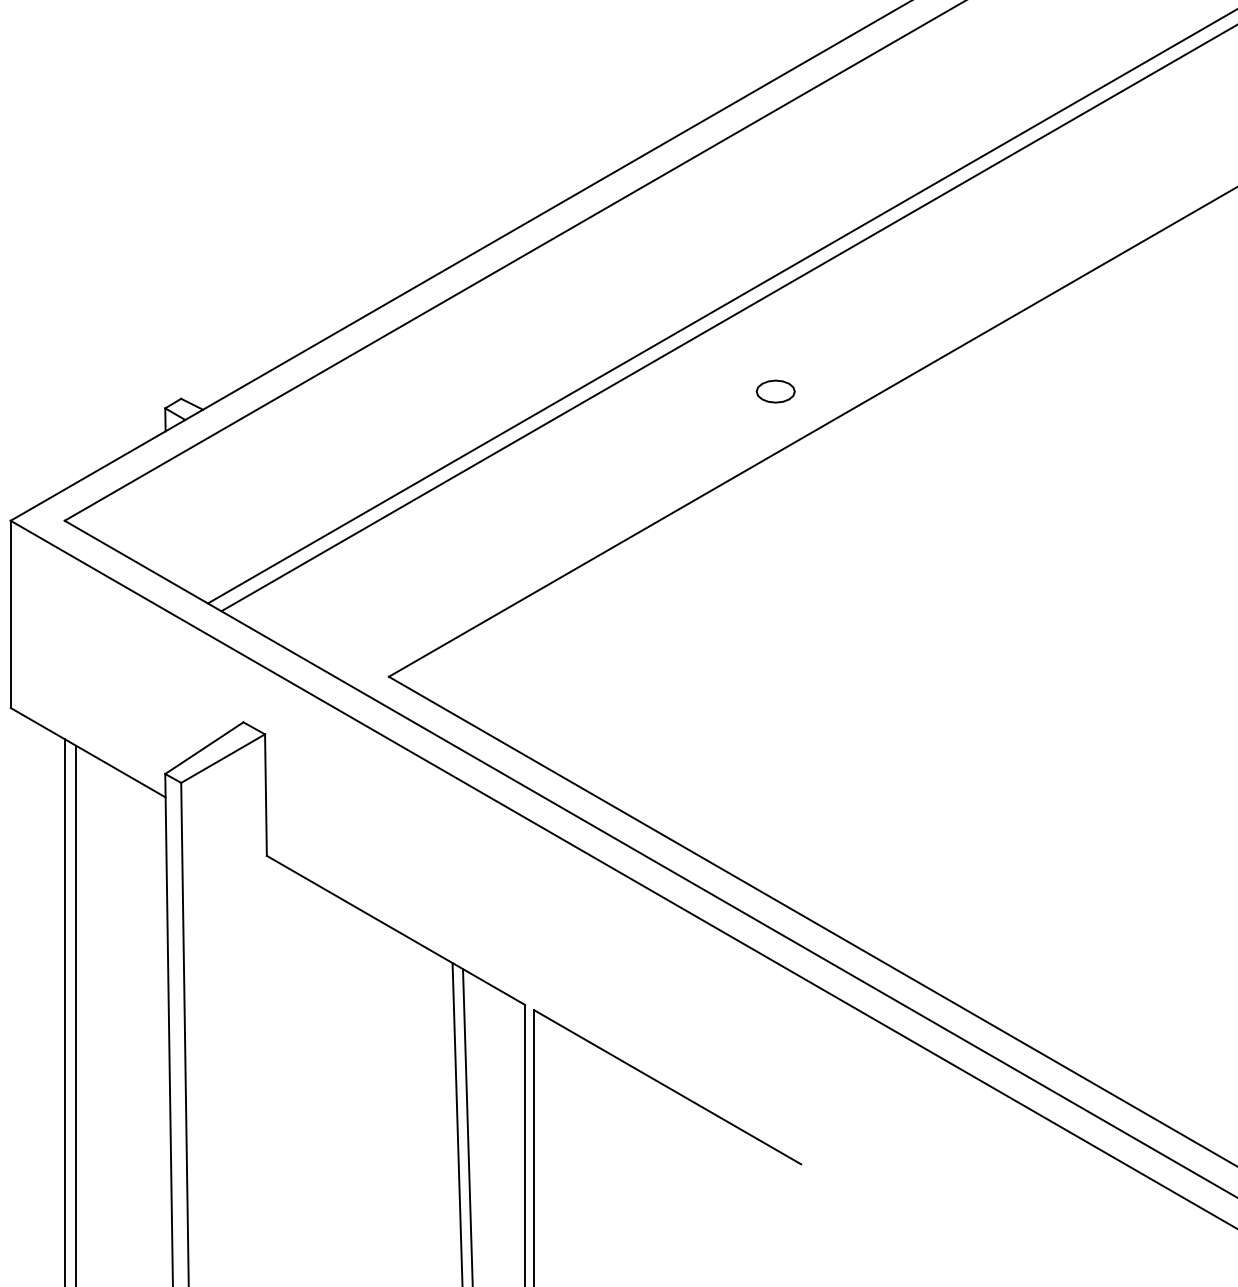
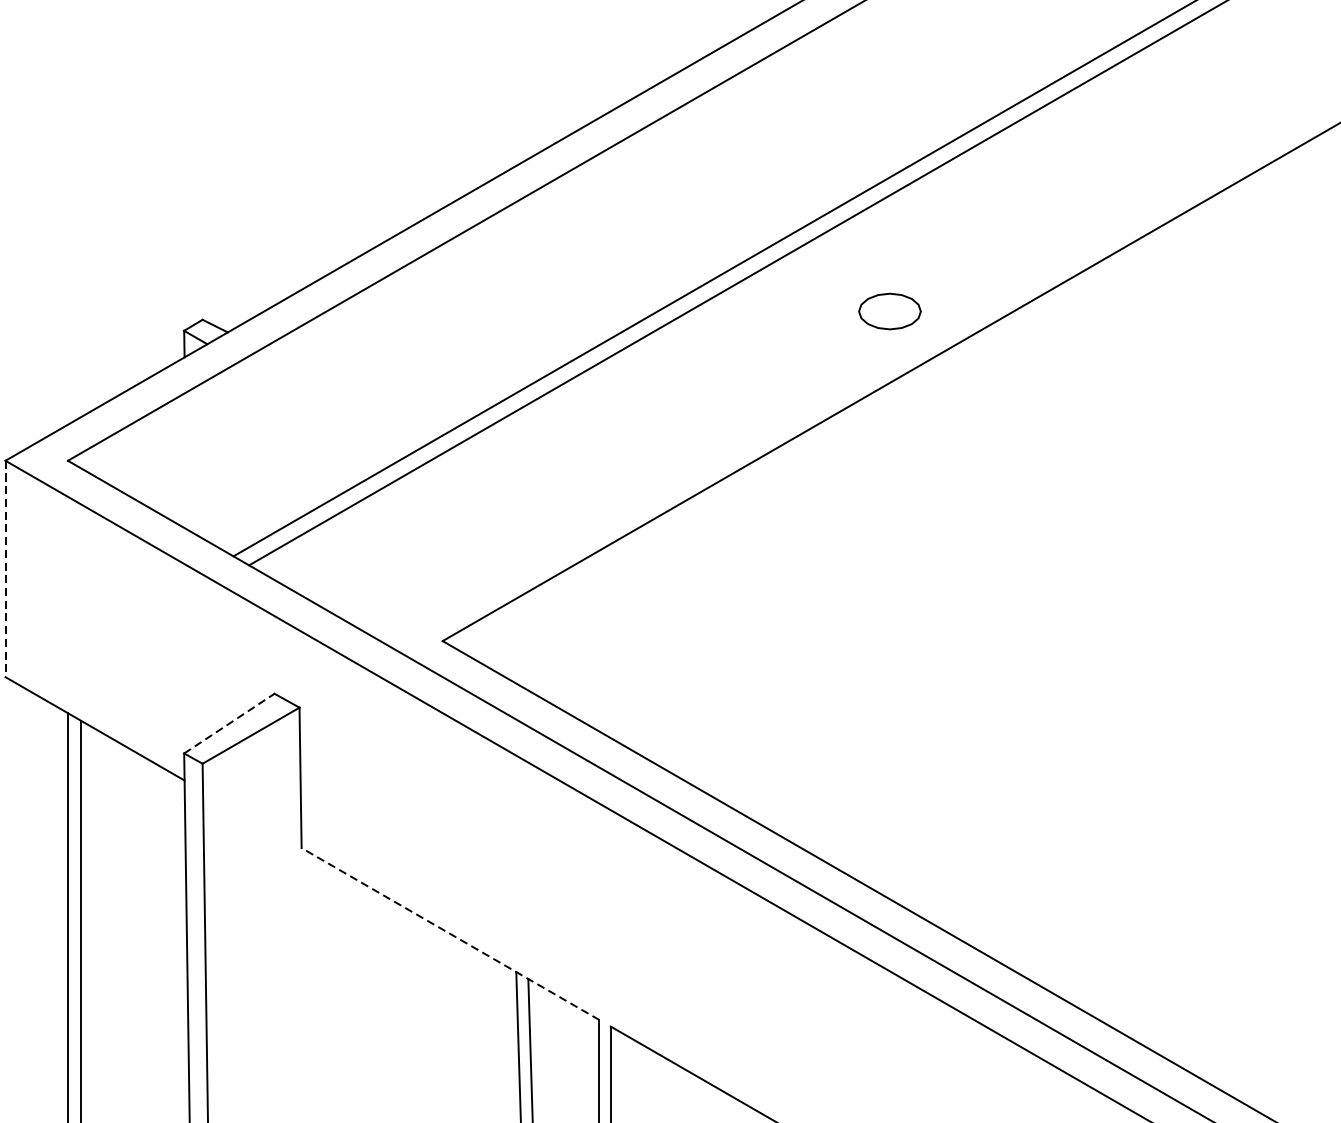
part: (775, 391) -> (889, 311), size x1.4
line: (10, 614) -> (5, 569), solid -> dashed
line: (204, 748) -> (229, 723), solid -> dashed
line: (395, 930) -> (450, 934), solid -> dashed

